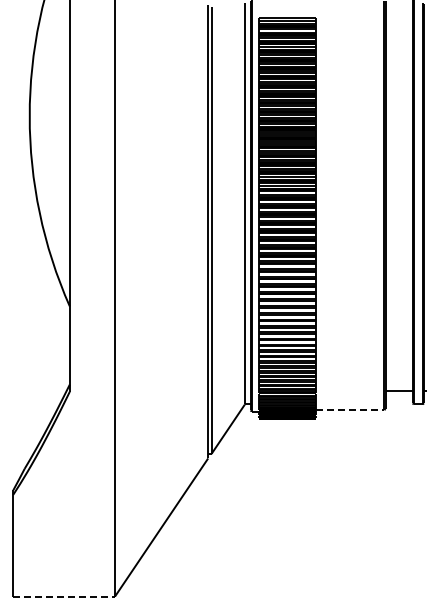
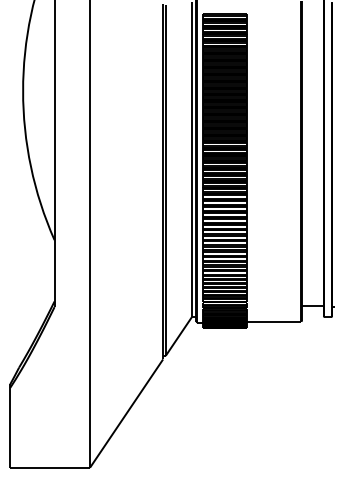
line: (350, 410) -> (274, 321), dashed -> solid
line: (64, 596) -> (50, 467), dashed -> solid

